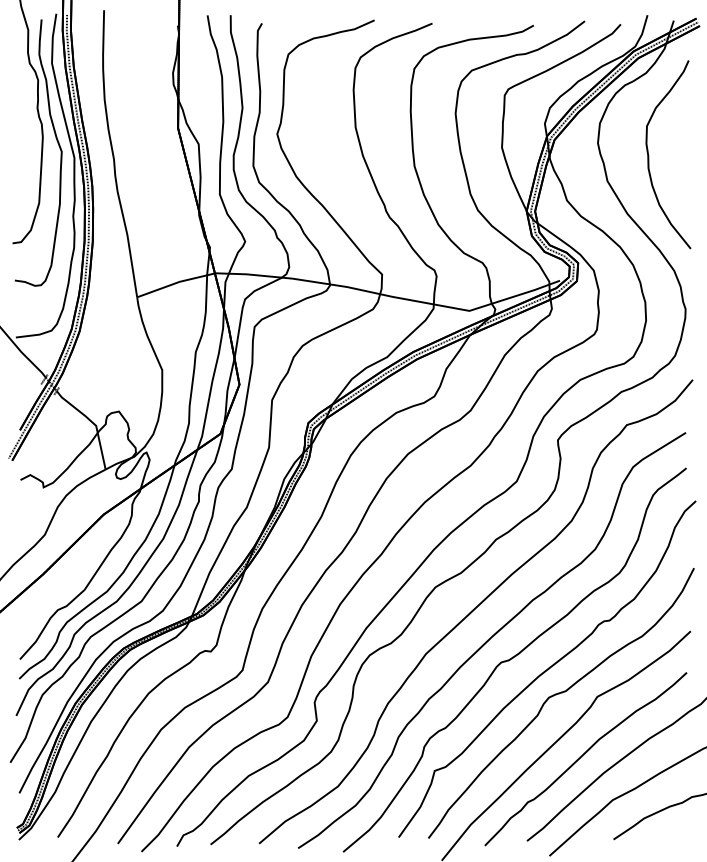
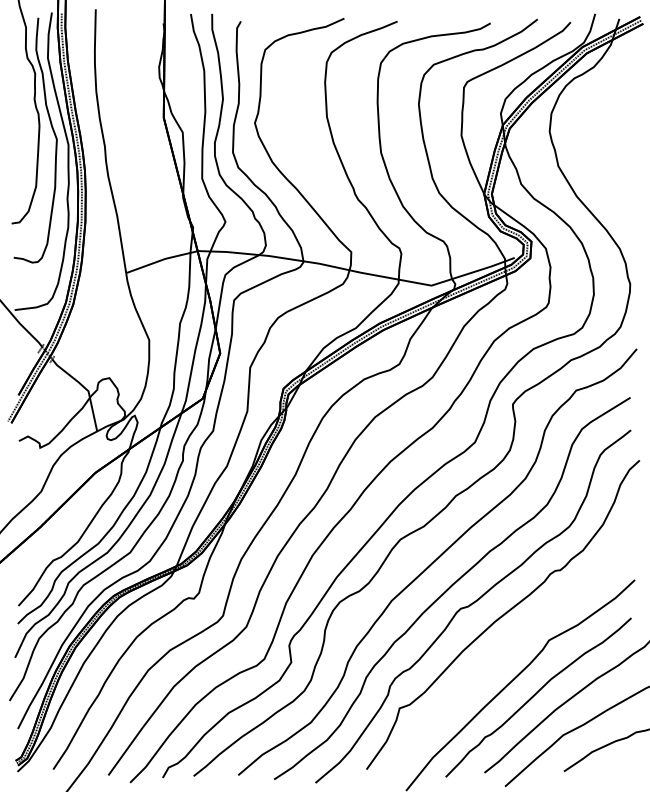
curve: (648, 154) -> (596, 141), removed
curve: (558, 694) -> (513, 638), removed

